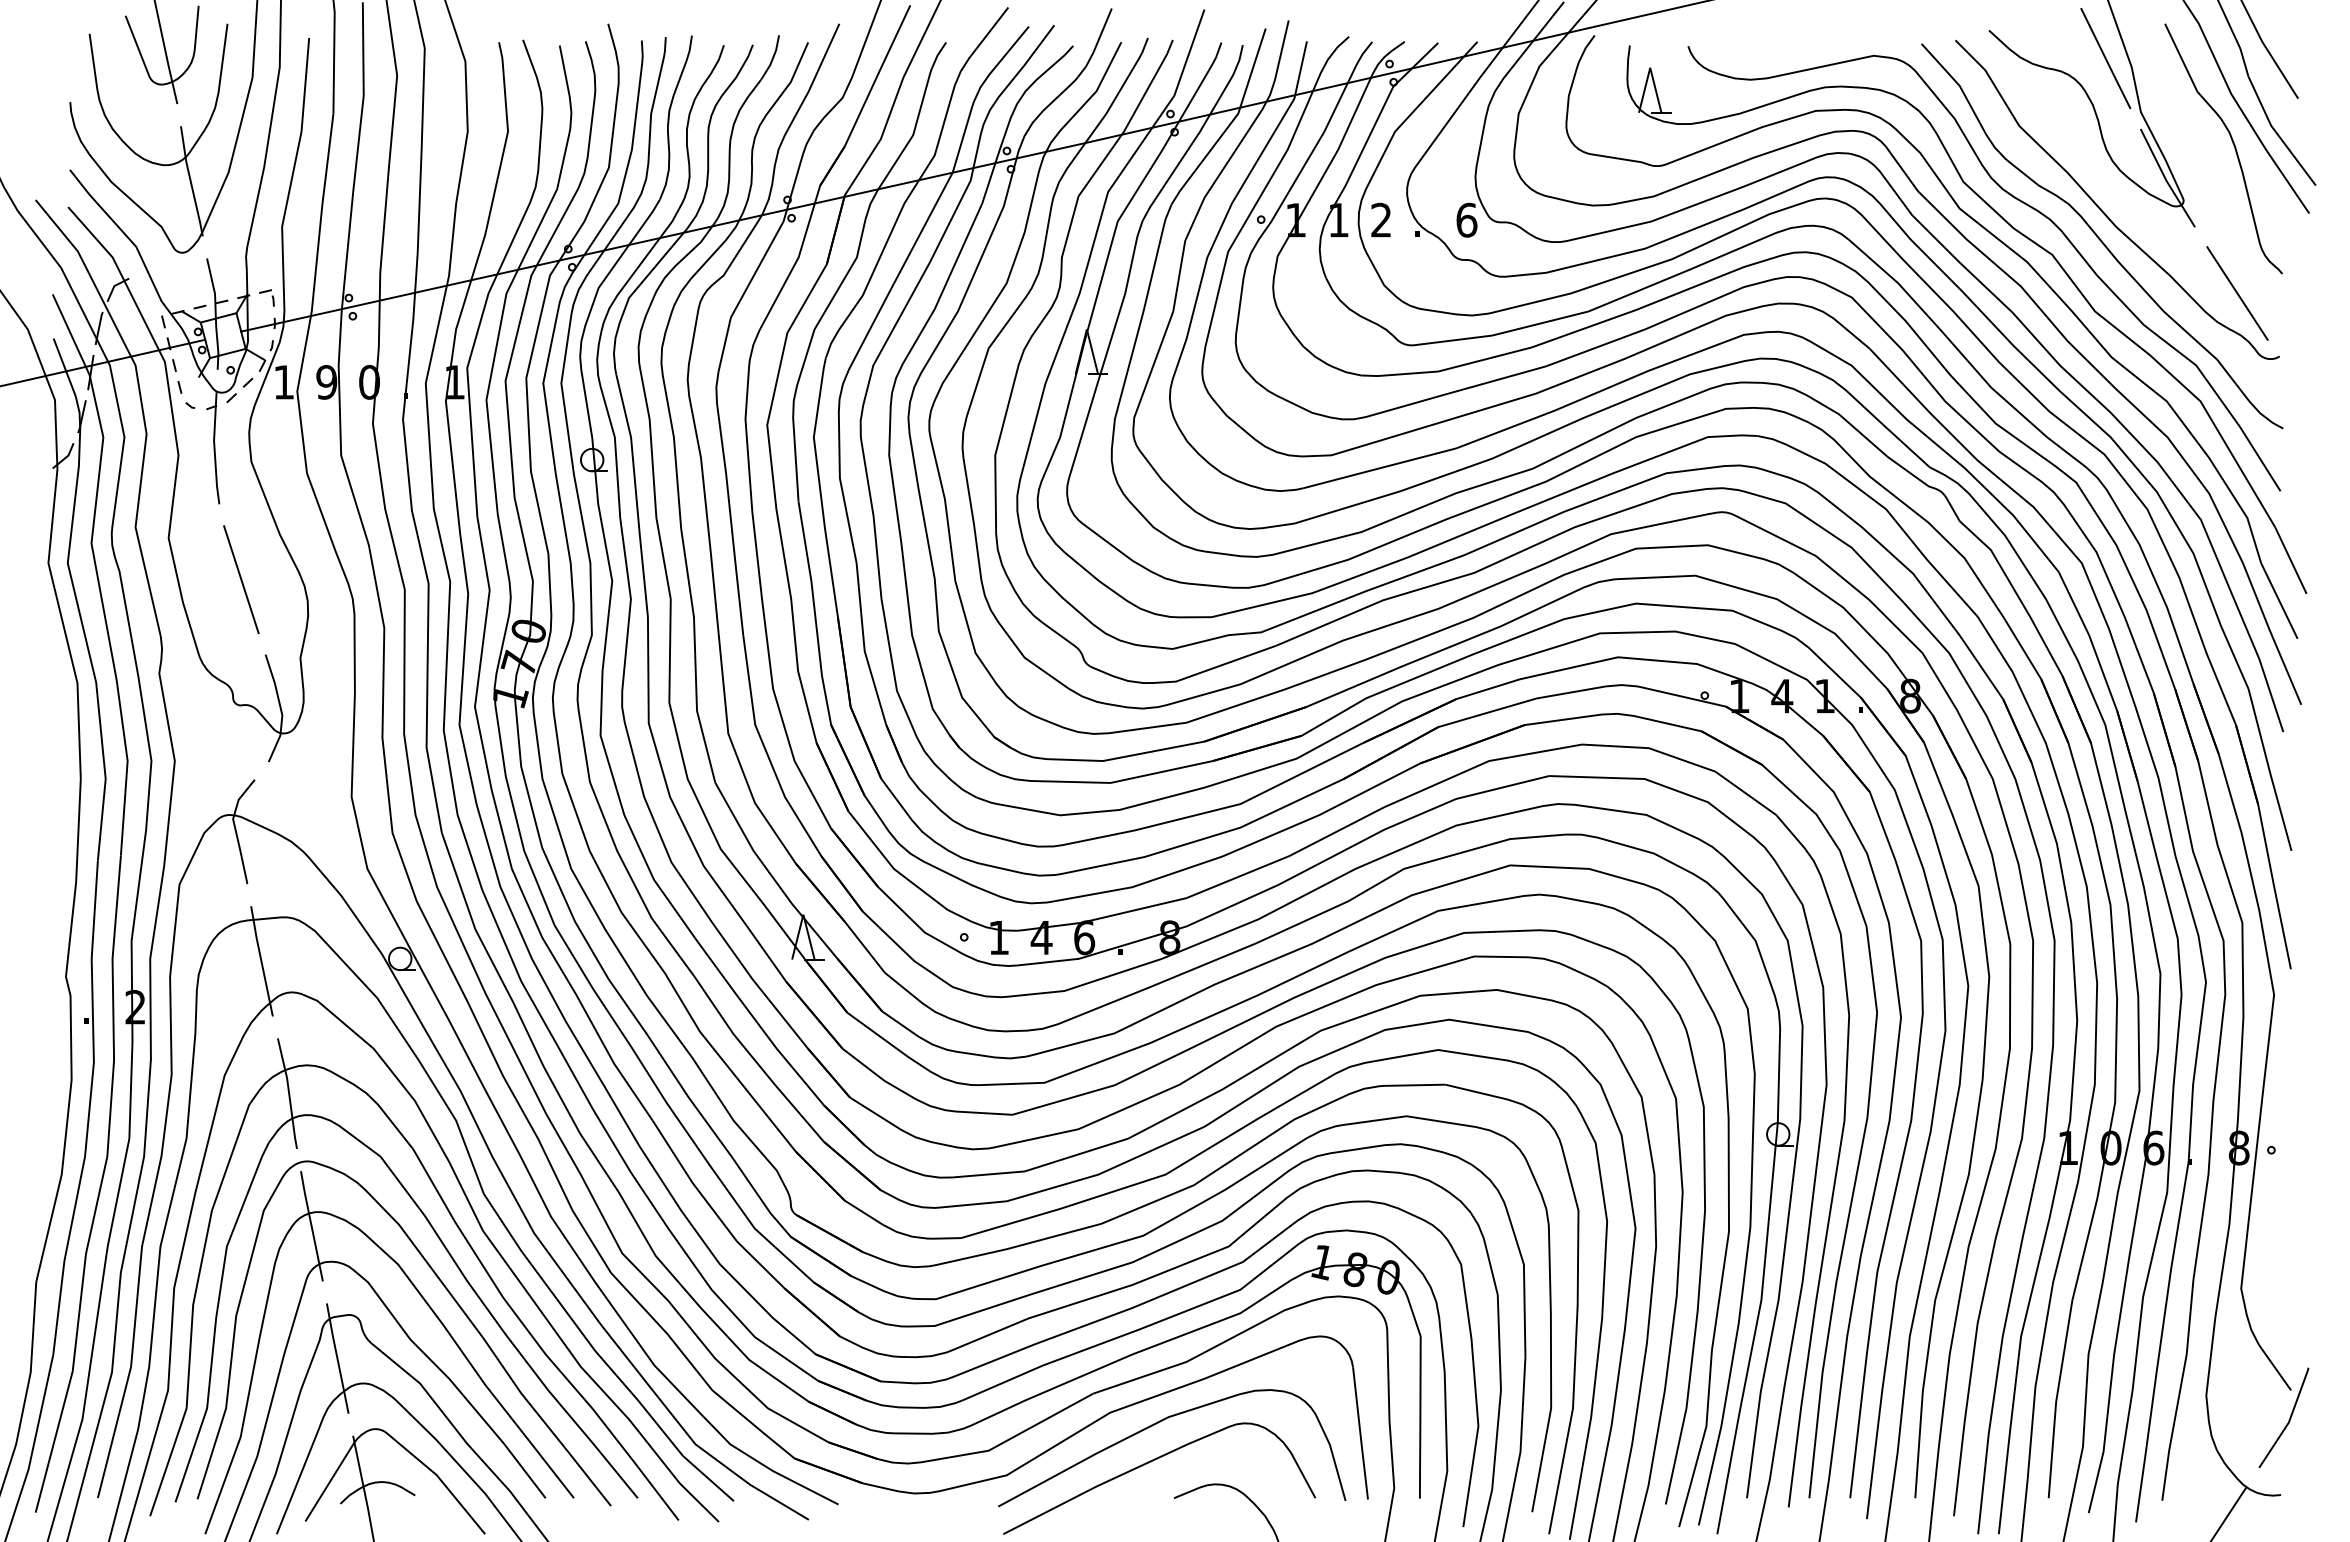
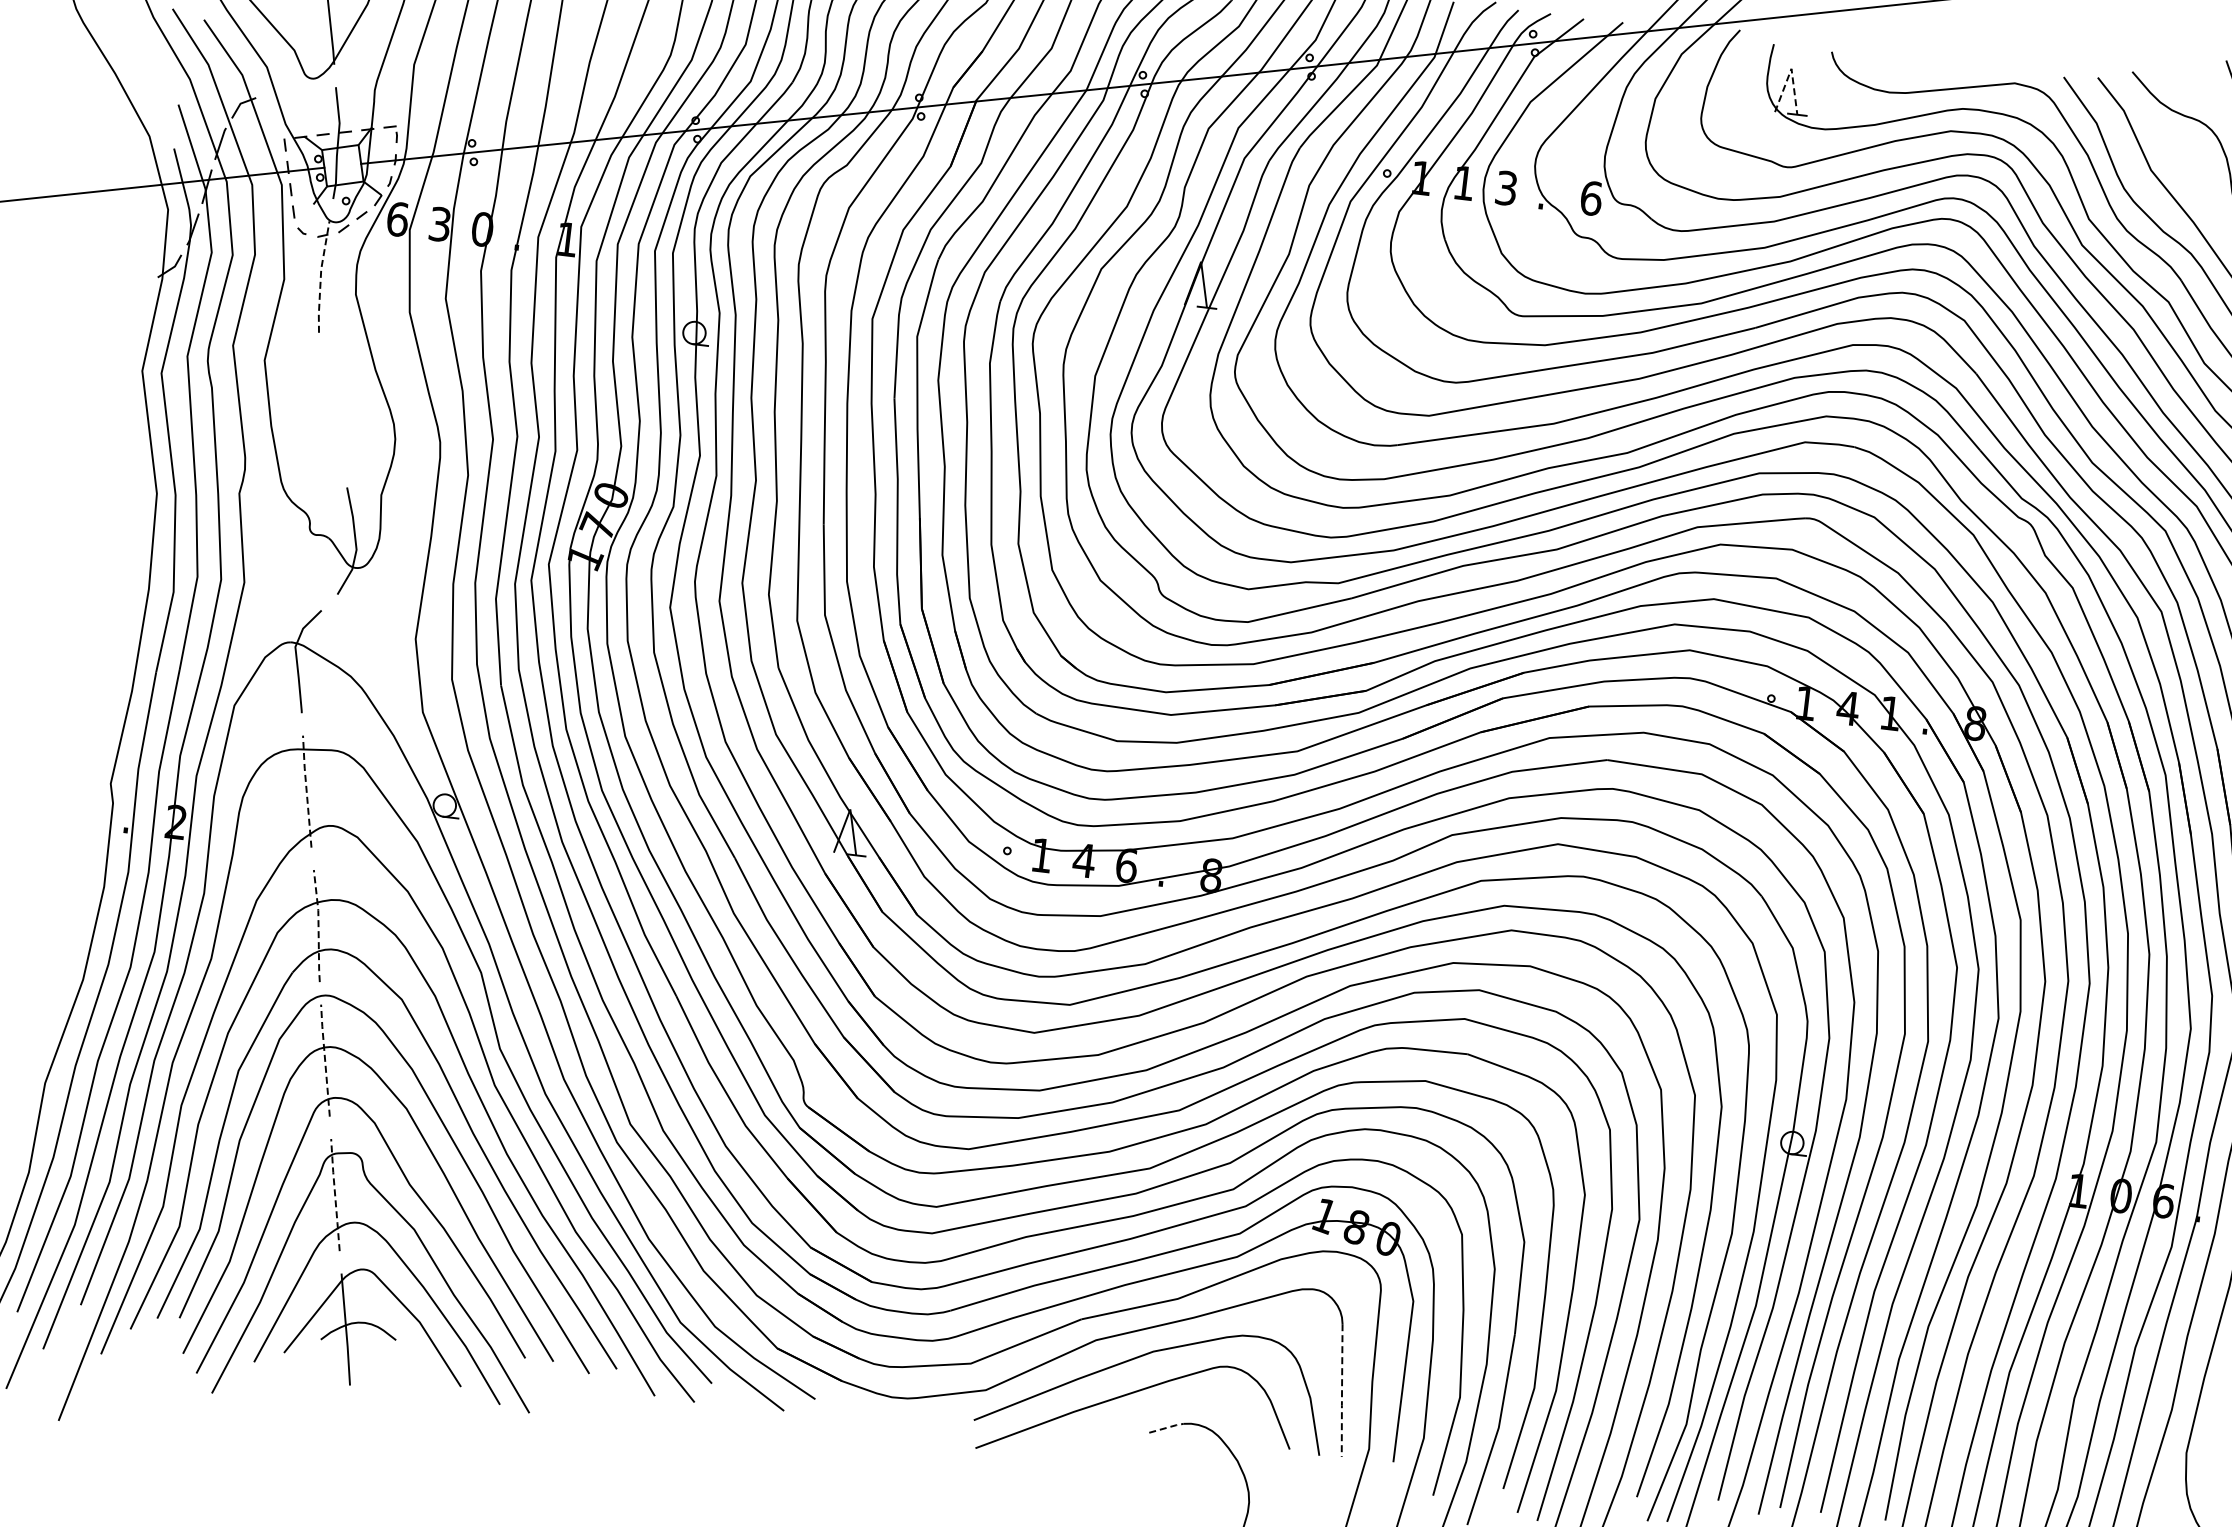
line: (1650, 67) -> (1791, 68), solid -> dashed
text: (1381, 220) -> (1506, 188), 2 -> 3
text: (283, 382) -> (397, 219), 1 -> 6
text: (326, 382) -> (439, 224), 9 -> 3
line: (214, 448) -> (320, 276), solid -> dashed
line: (241, 579) -> (332, 410), removed
line: (261, 960) -> (306, 790), solid -> dashed
line: (289, 1093) -> (318, 926), solid -> dashed
line: (311, 1226) -> (325, 1060), solid -> dashed
line: (337, 1358) -> (335, 1194), solid -> dashed
line: (1360, 1434) -> (1341, 1391), solid -> dashed
line: (1190, 1491) -> (1166, 1428), solid -> dashed

